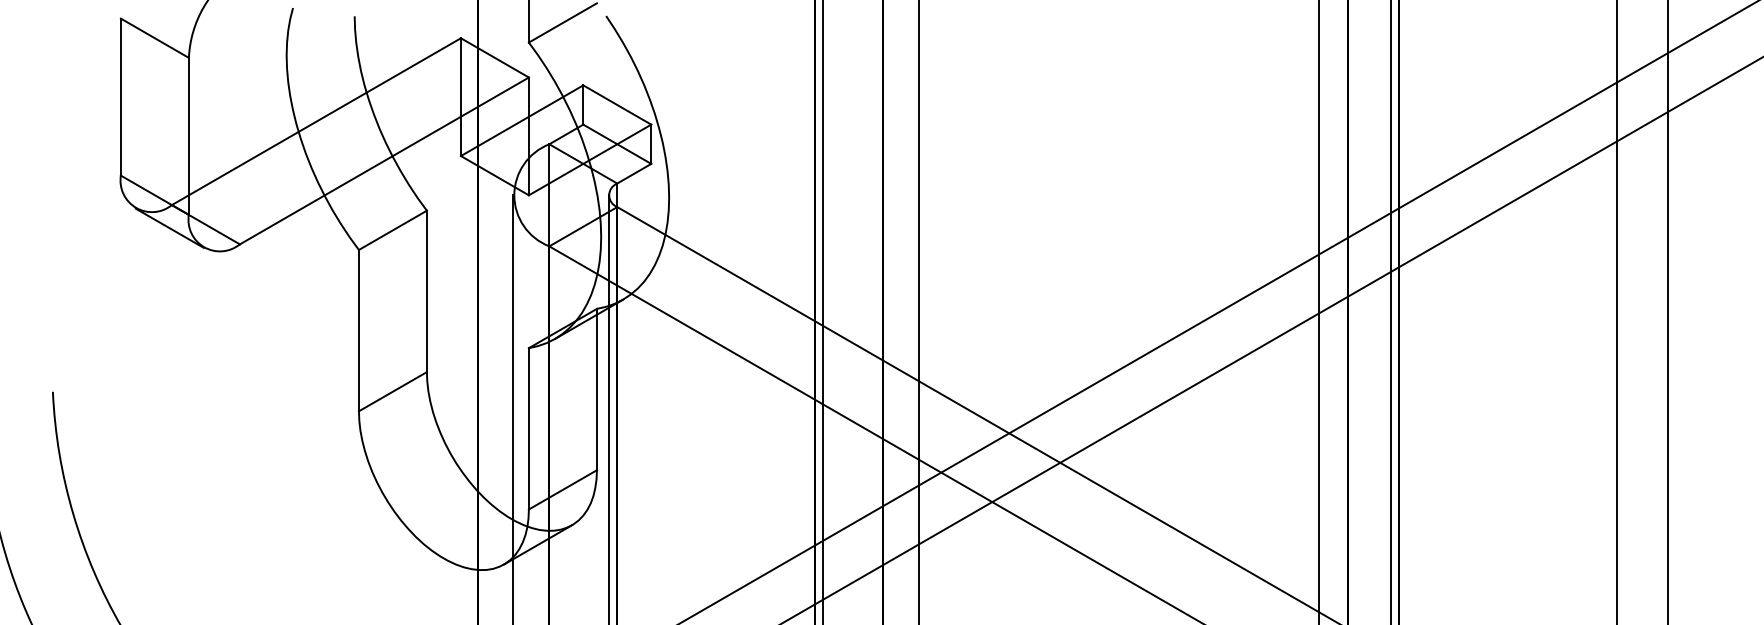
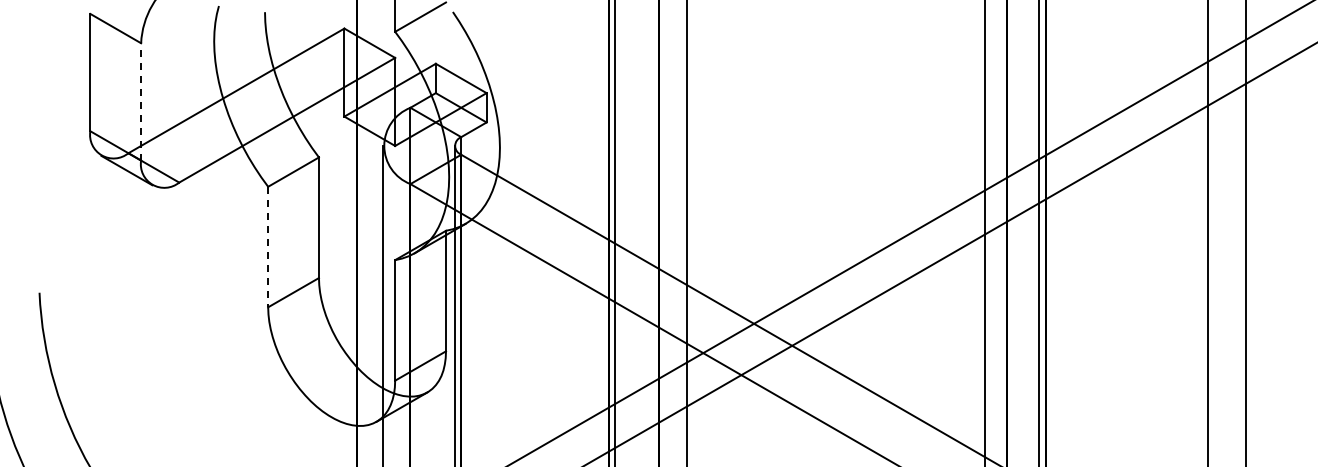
line: (189, 135) -> (141, 101), solid -> dashed
line: (359, 331) -> (268, 247), solid -> dashed

